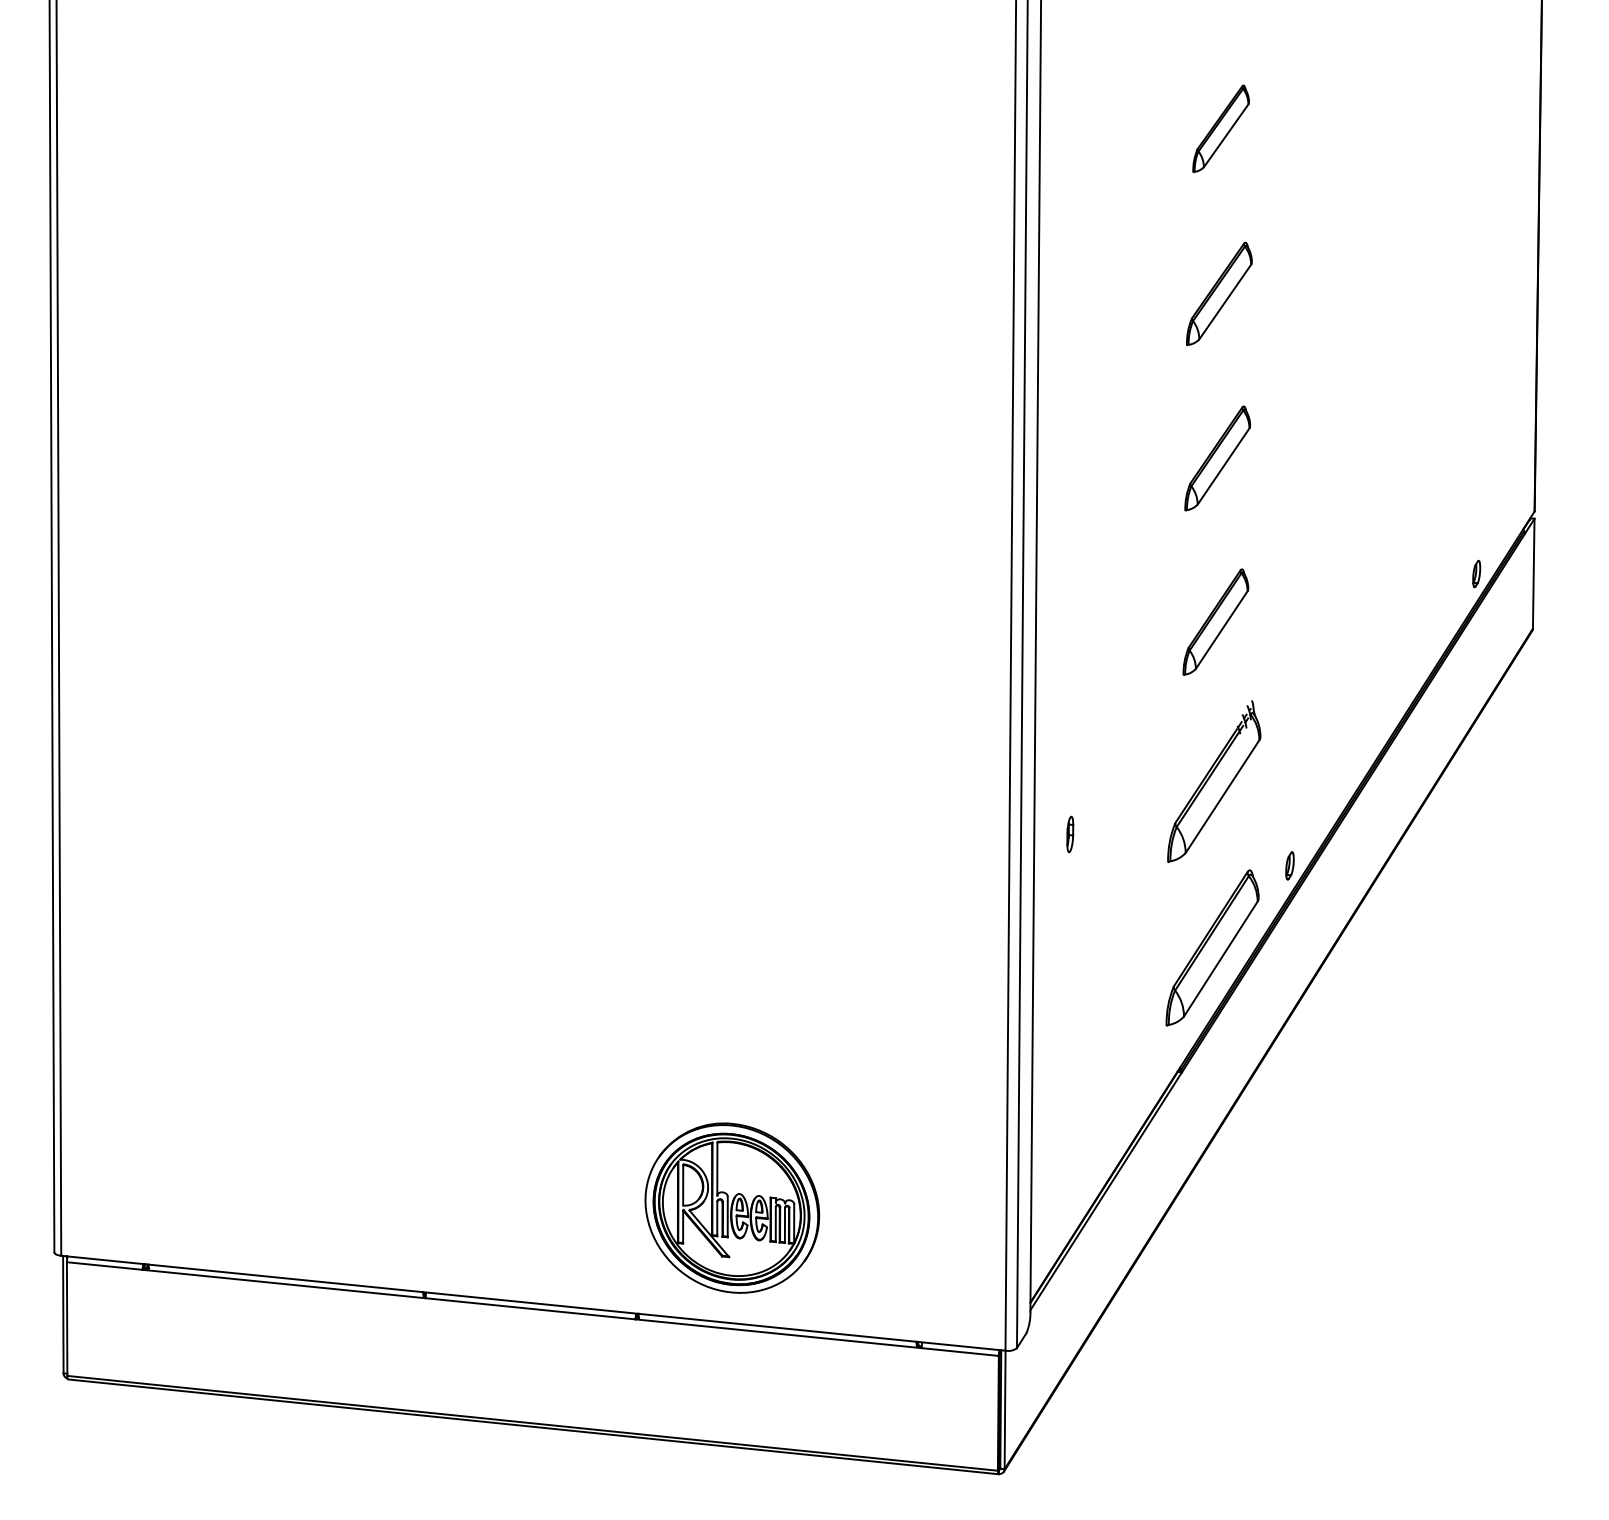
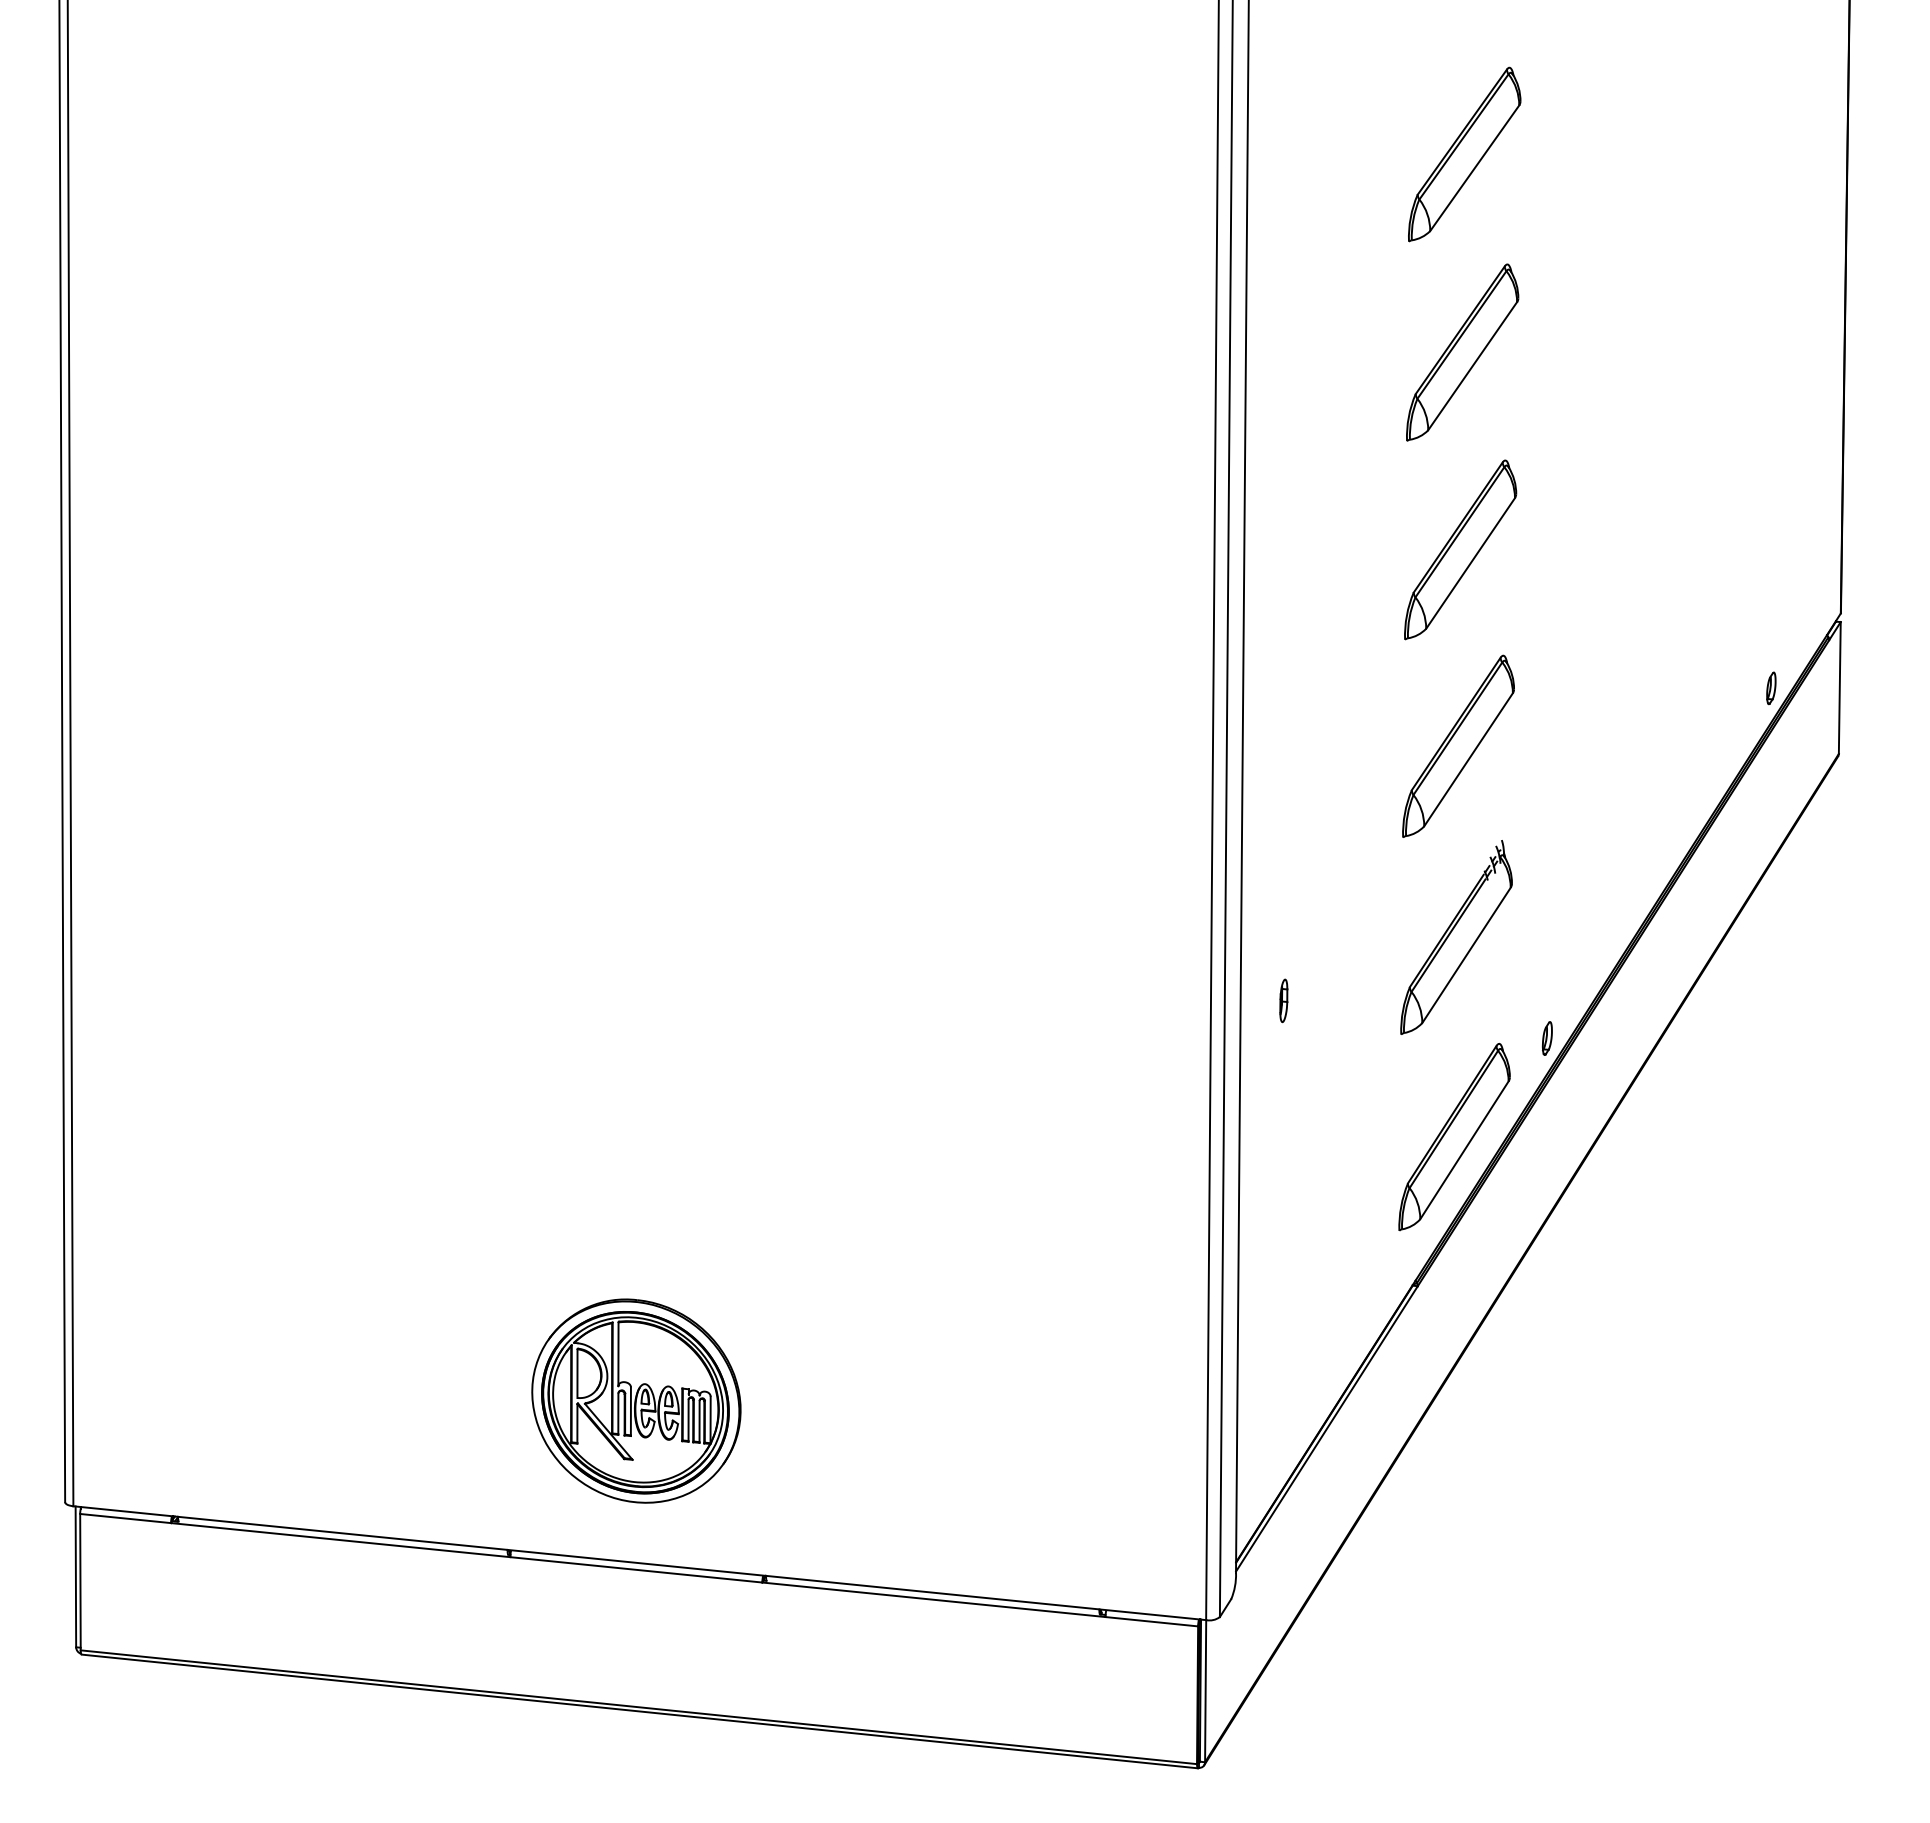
part: (1220, 128) -> (1464, 154), size x1.67
part: (1219, 294) -> (1462, 352), size x1.43
part: (1217, 458) -> (1460, 549), size x1.43
part: (1215, 621) -> (1458, 745), size x1.43
part: (732, 1207) -> (636, 1400), moved

